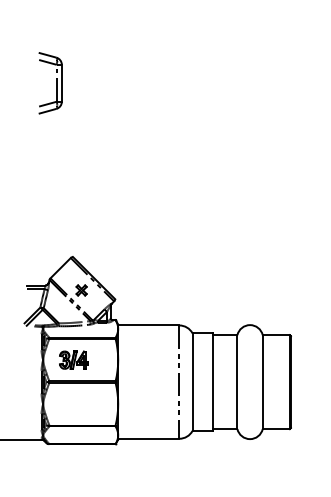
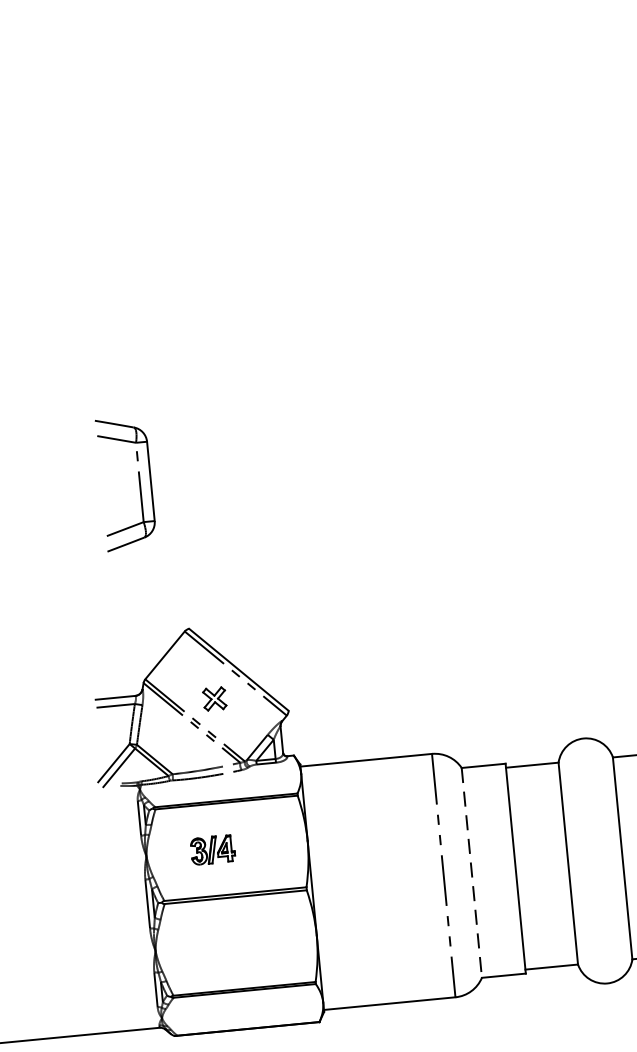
part: (50, 83) -> (126, 484), moved
part: (73, 359) -> (211, 848), size x0.7
line: (192, 382) -> (471, 873), solid -> dashed

